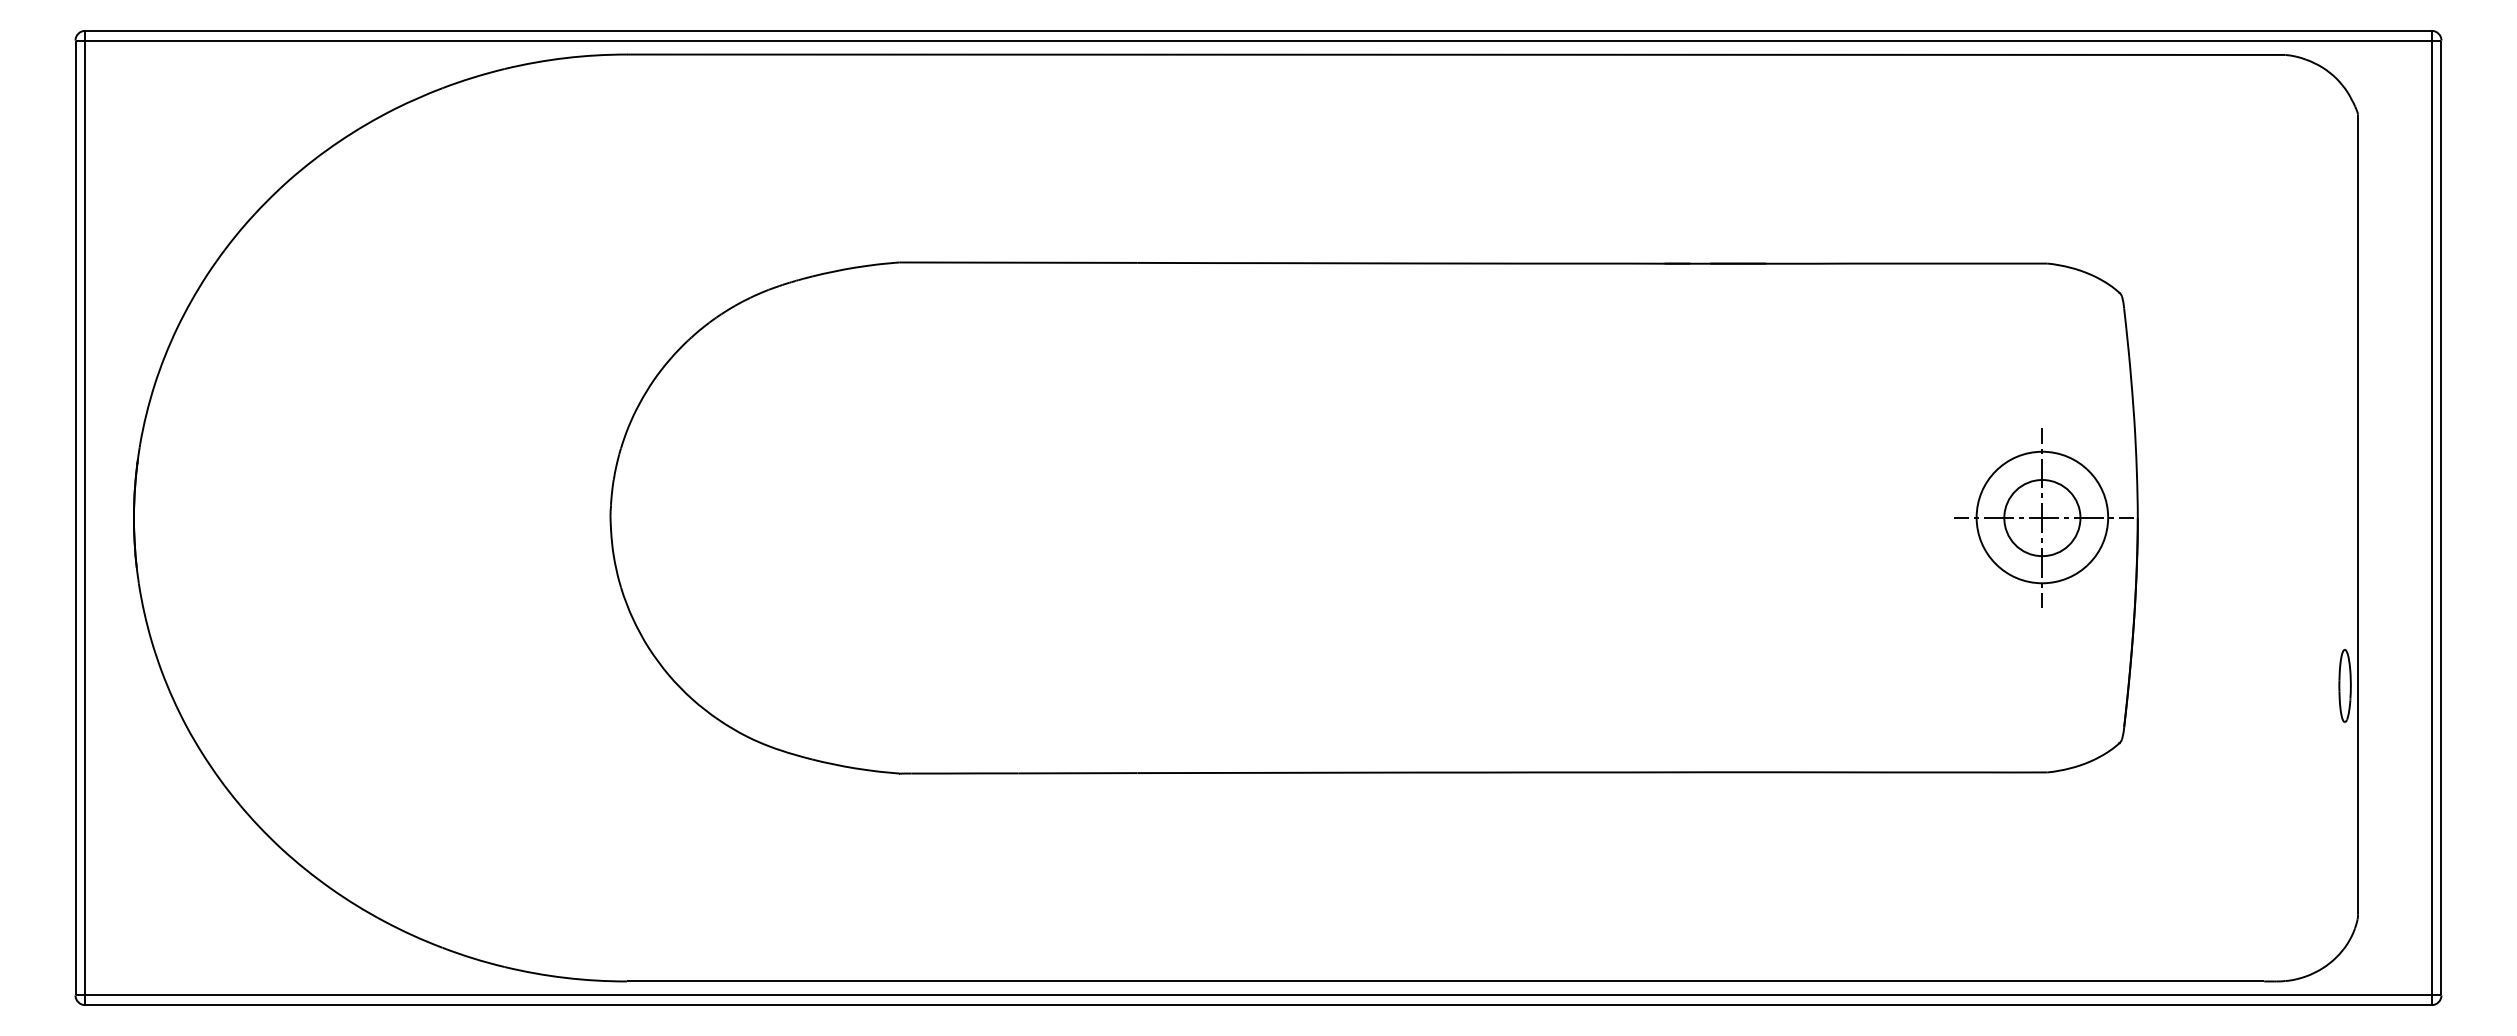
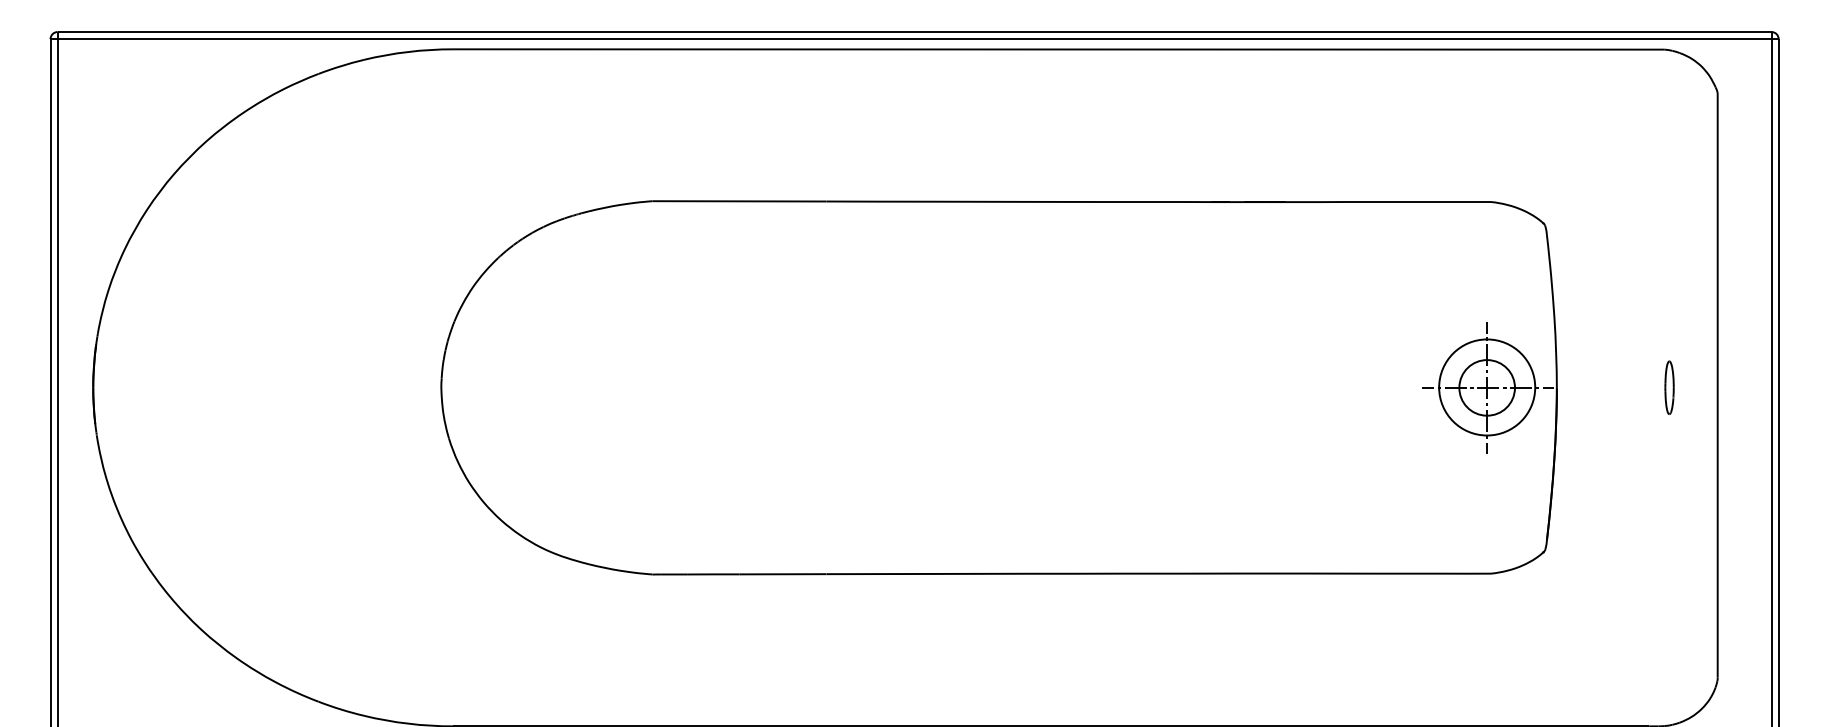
part: (2344, 685) -> (1669, 387), moved

